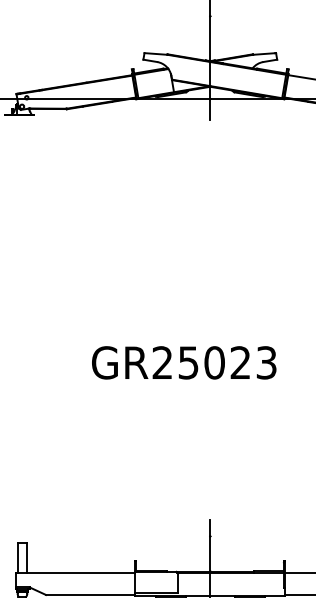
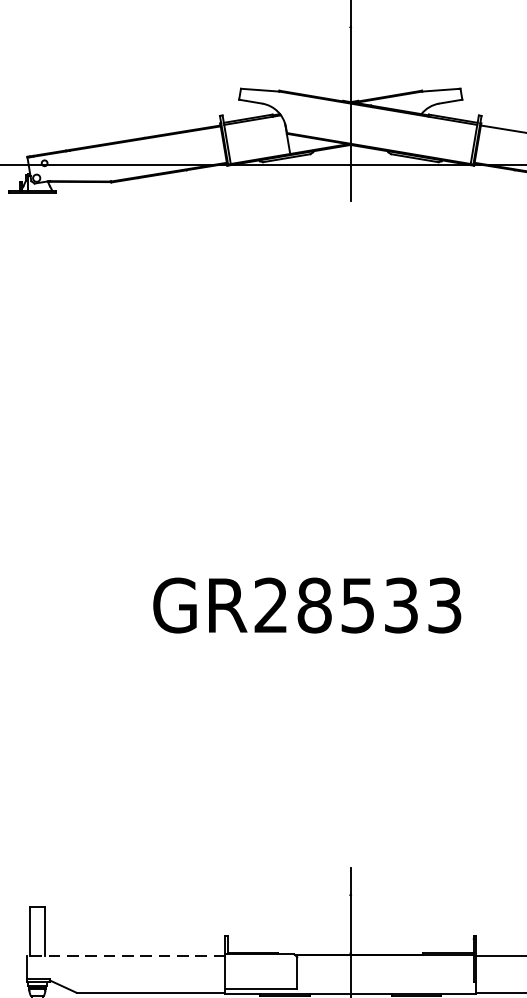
text: (214, 362) -> (357, 604), GR25023 -> GR28533
line: (75, 573) -> (125, 957), solid -> dashed

